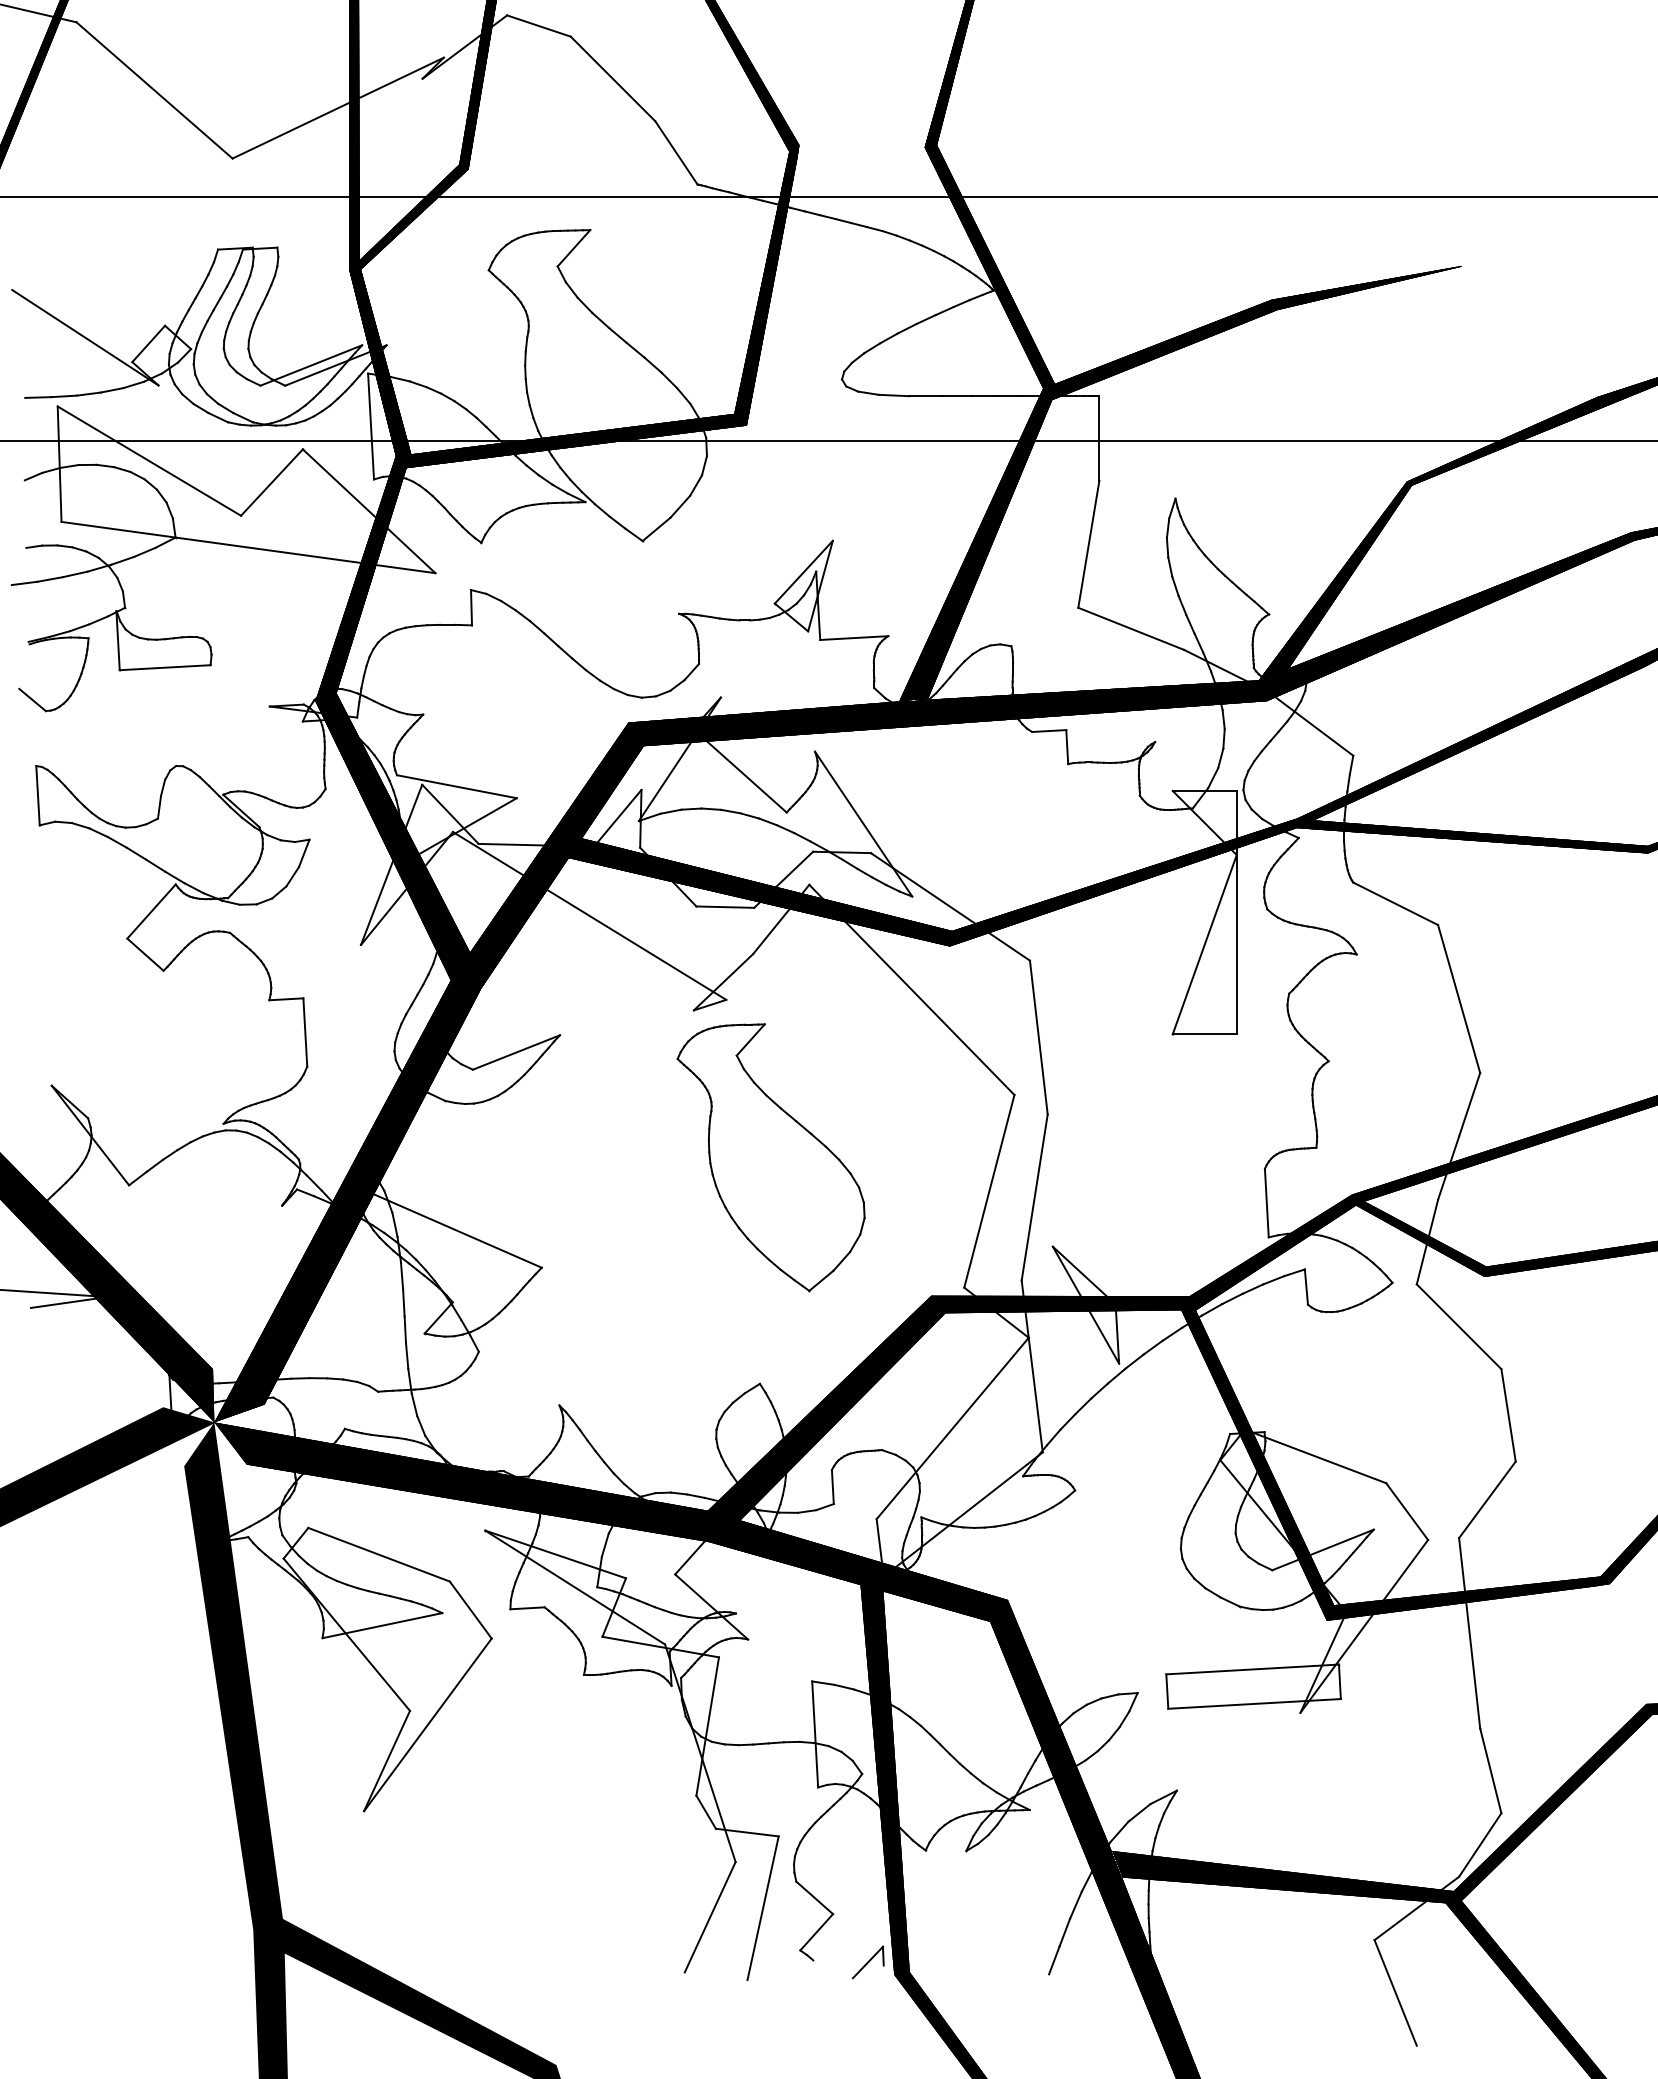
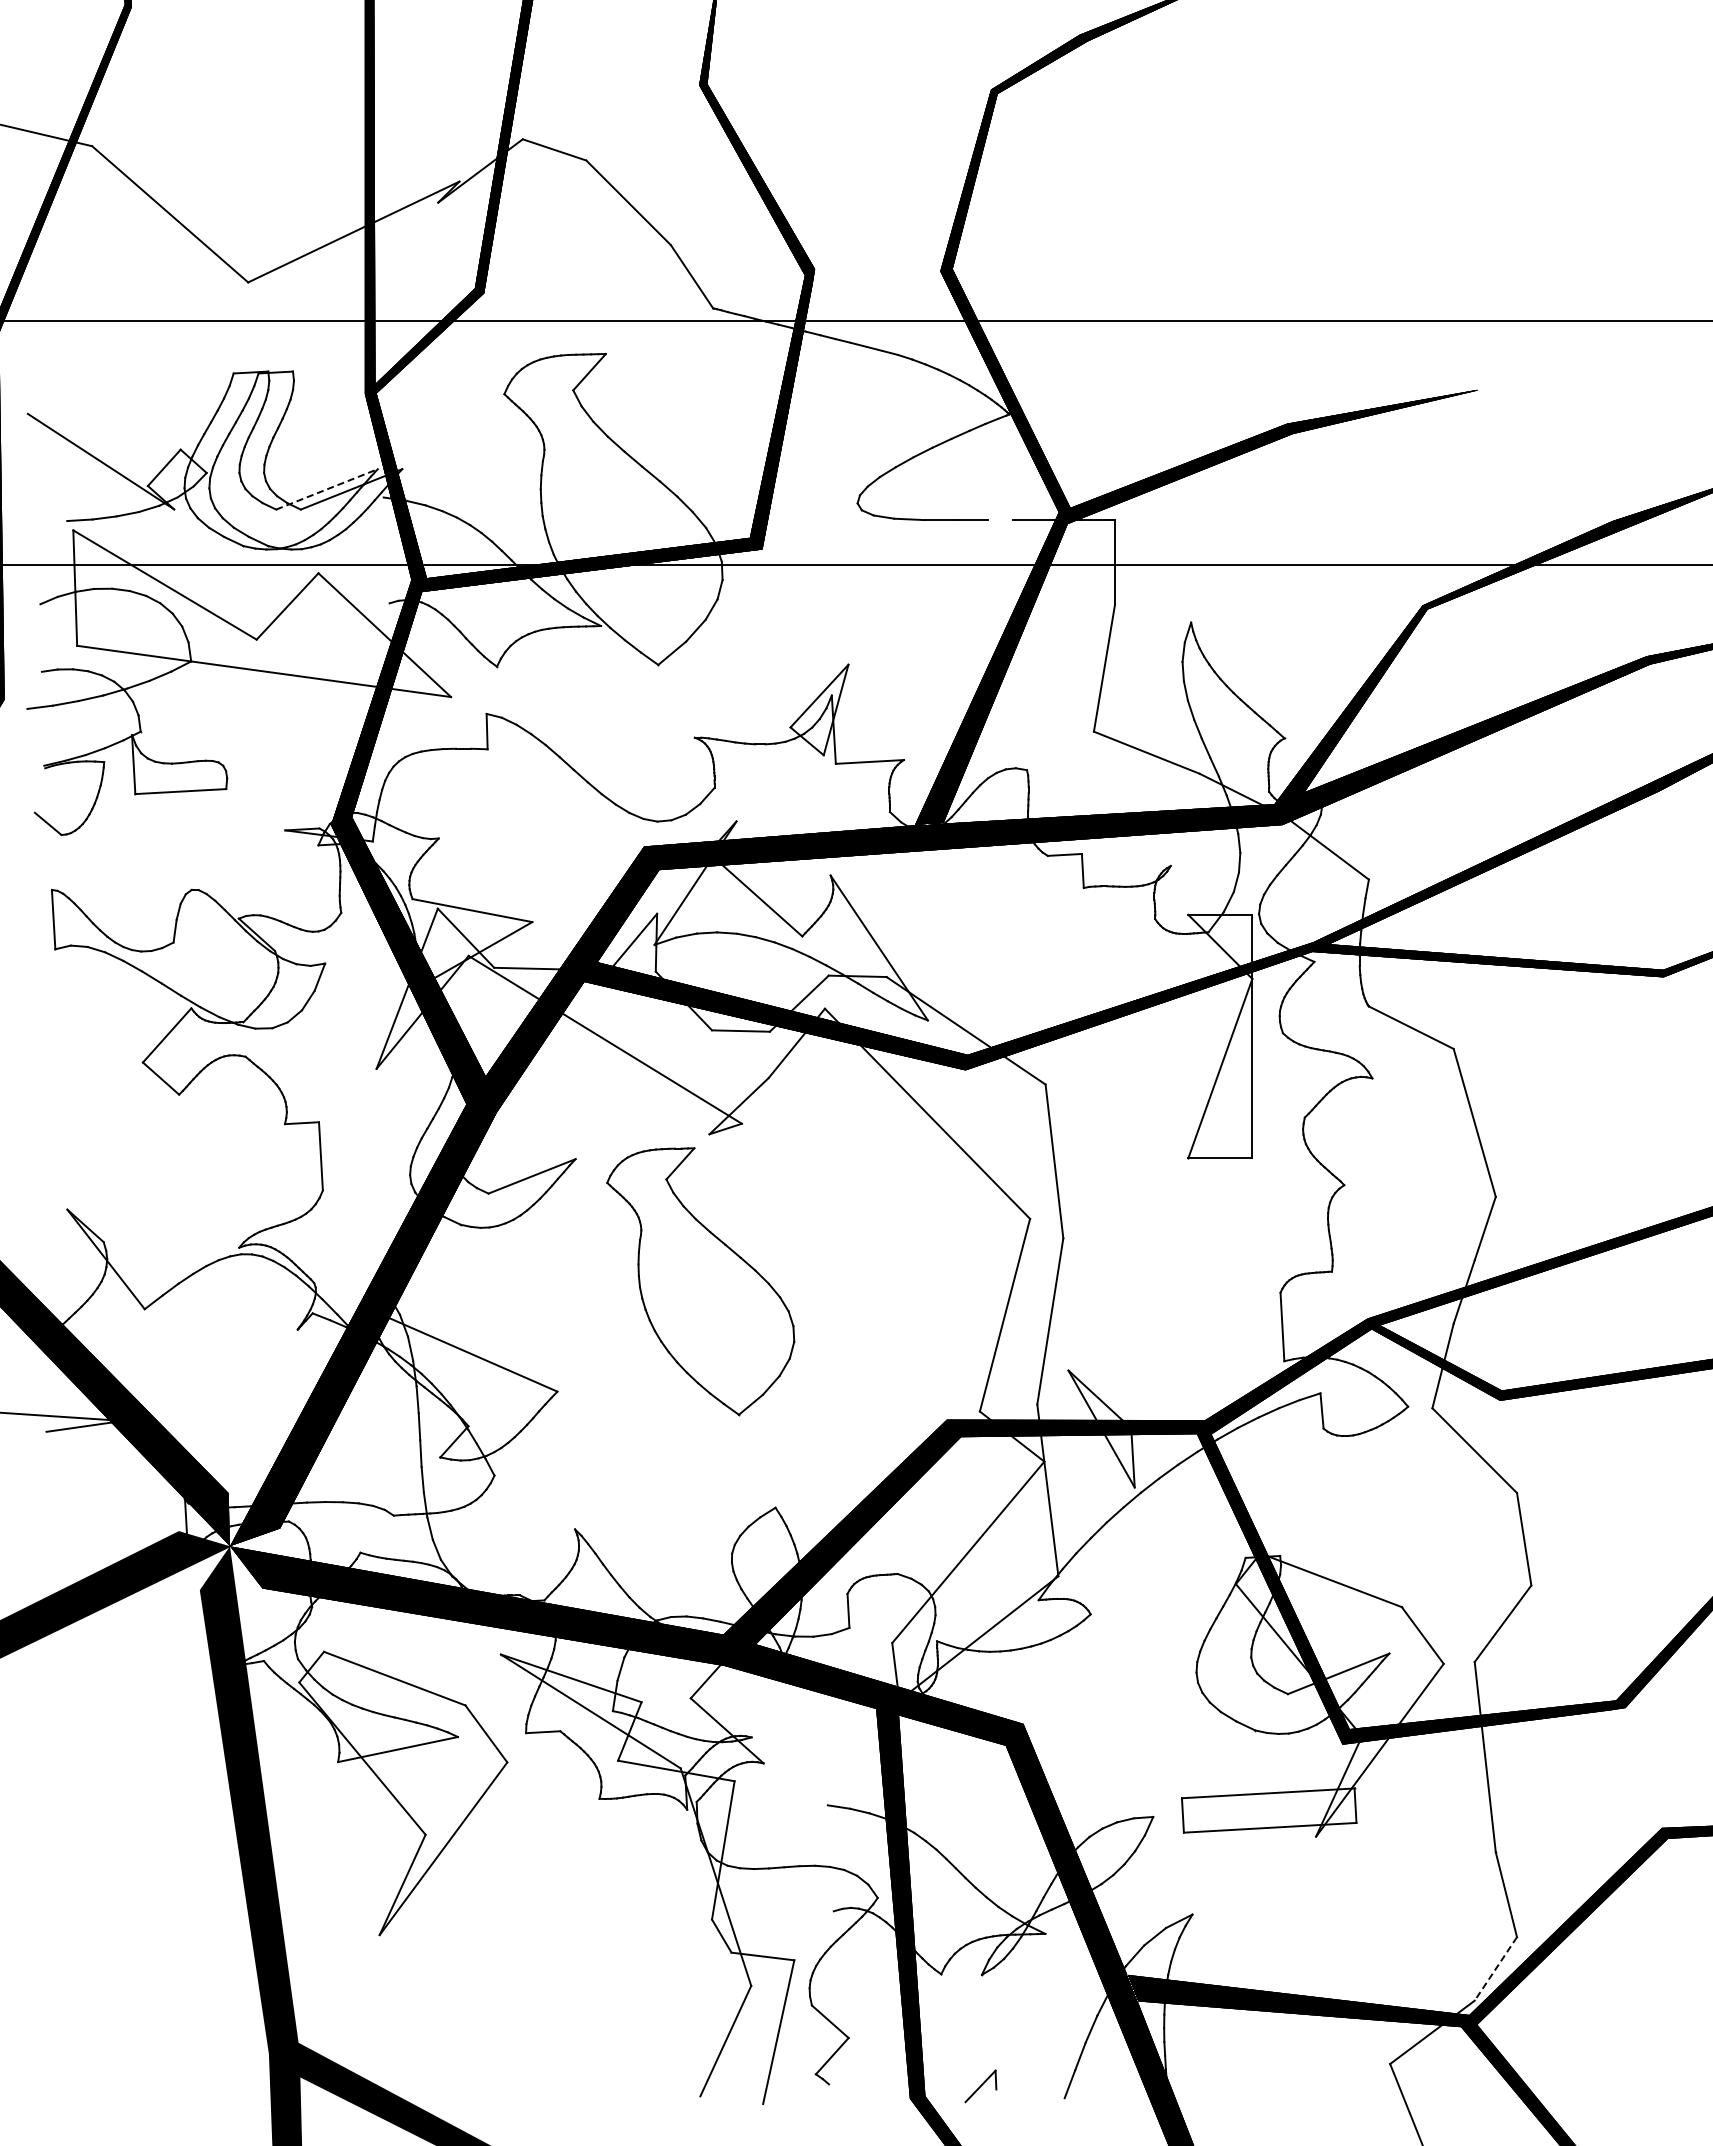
line: (310, 365) -> (326, 489), solid -> dashed
line: (984, 396) -> (1000, 520), removed
line: (37, 397) -> (53, 521), removed
line: (370, 426) -> (386, 550), removed
part: (770, 1157) -> (700, 1281), moved
line: (814, 1734) -> (830, 1858), removed
line: (1479, 1845) -> (1495, 1969), solid -> dashed
part: (867, 1962) -> (980, 2086), moved

